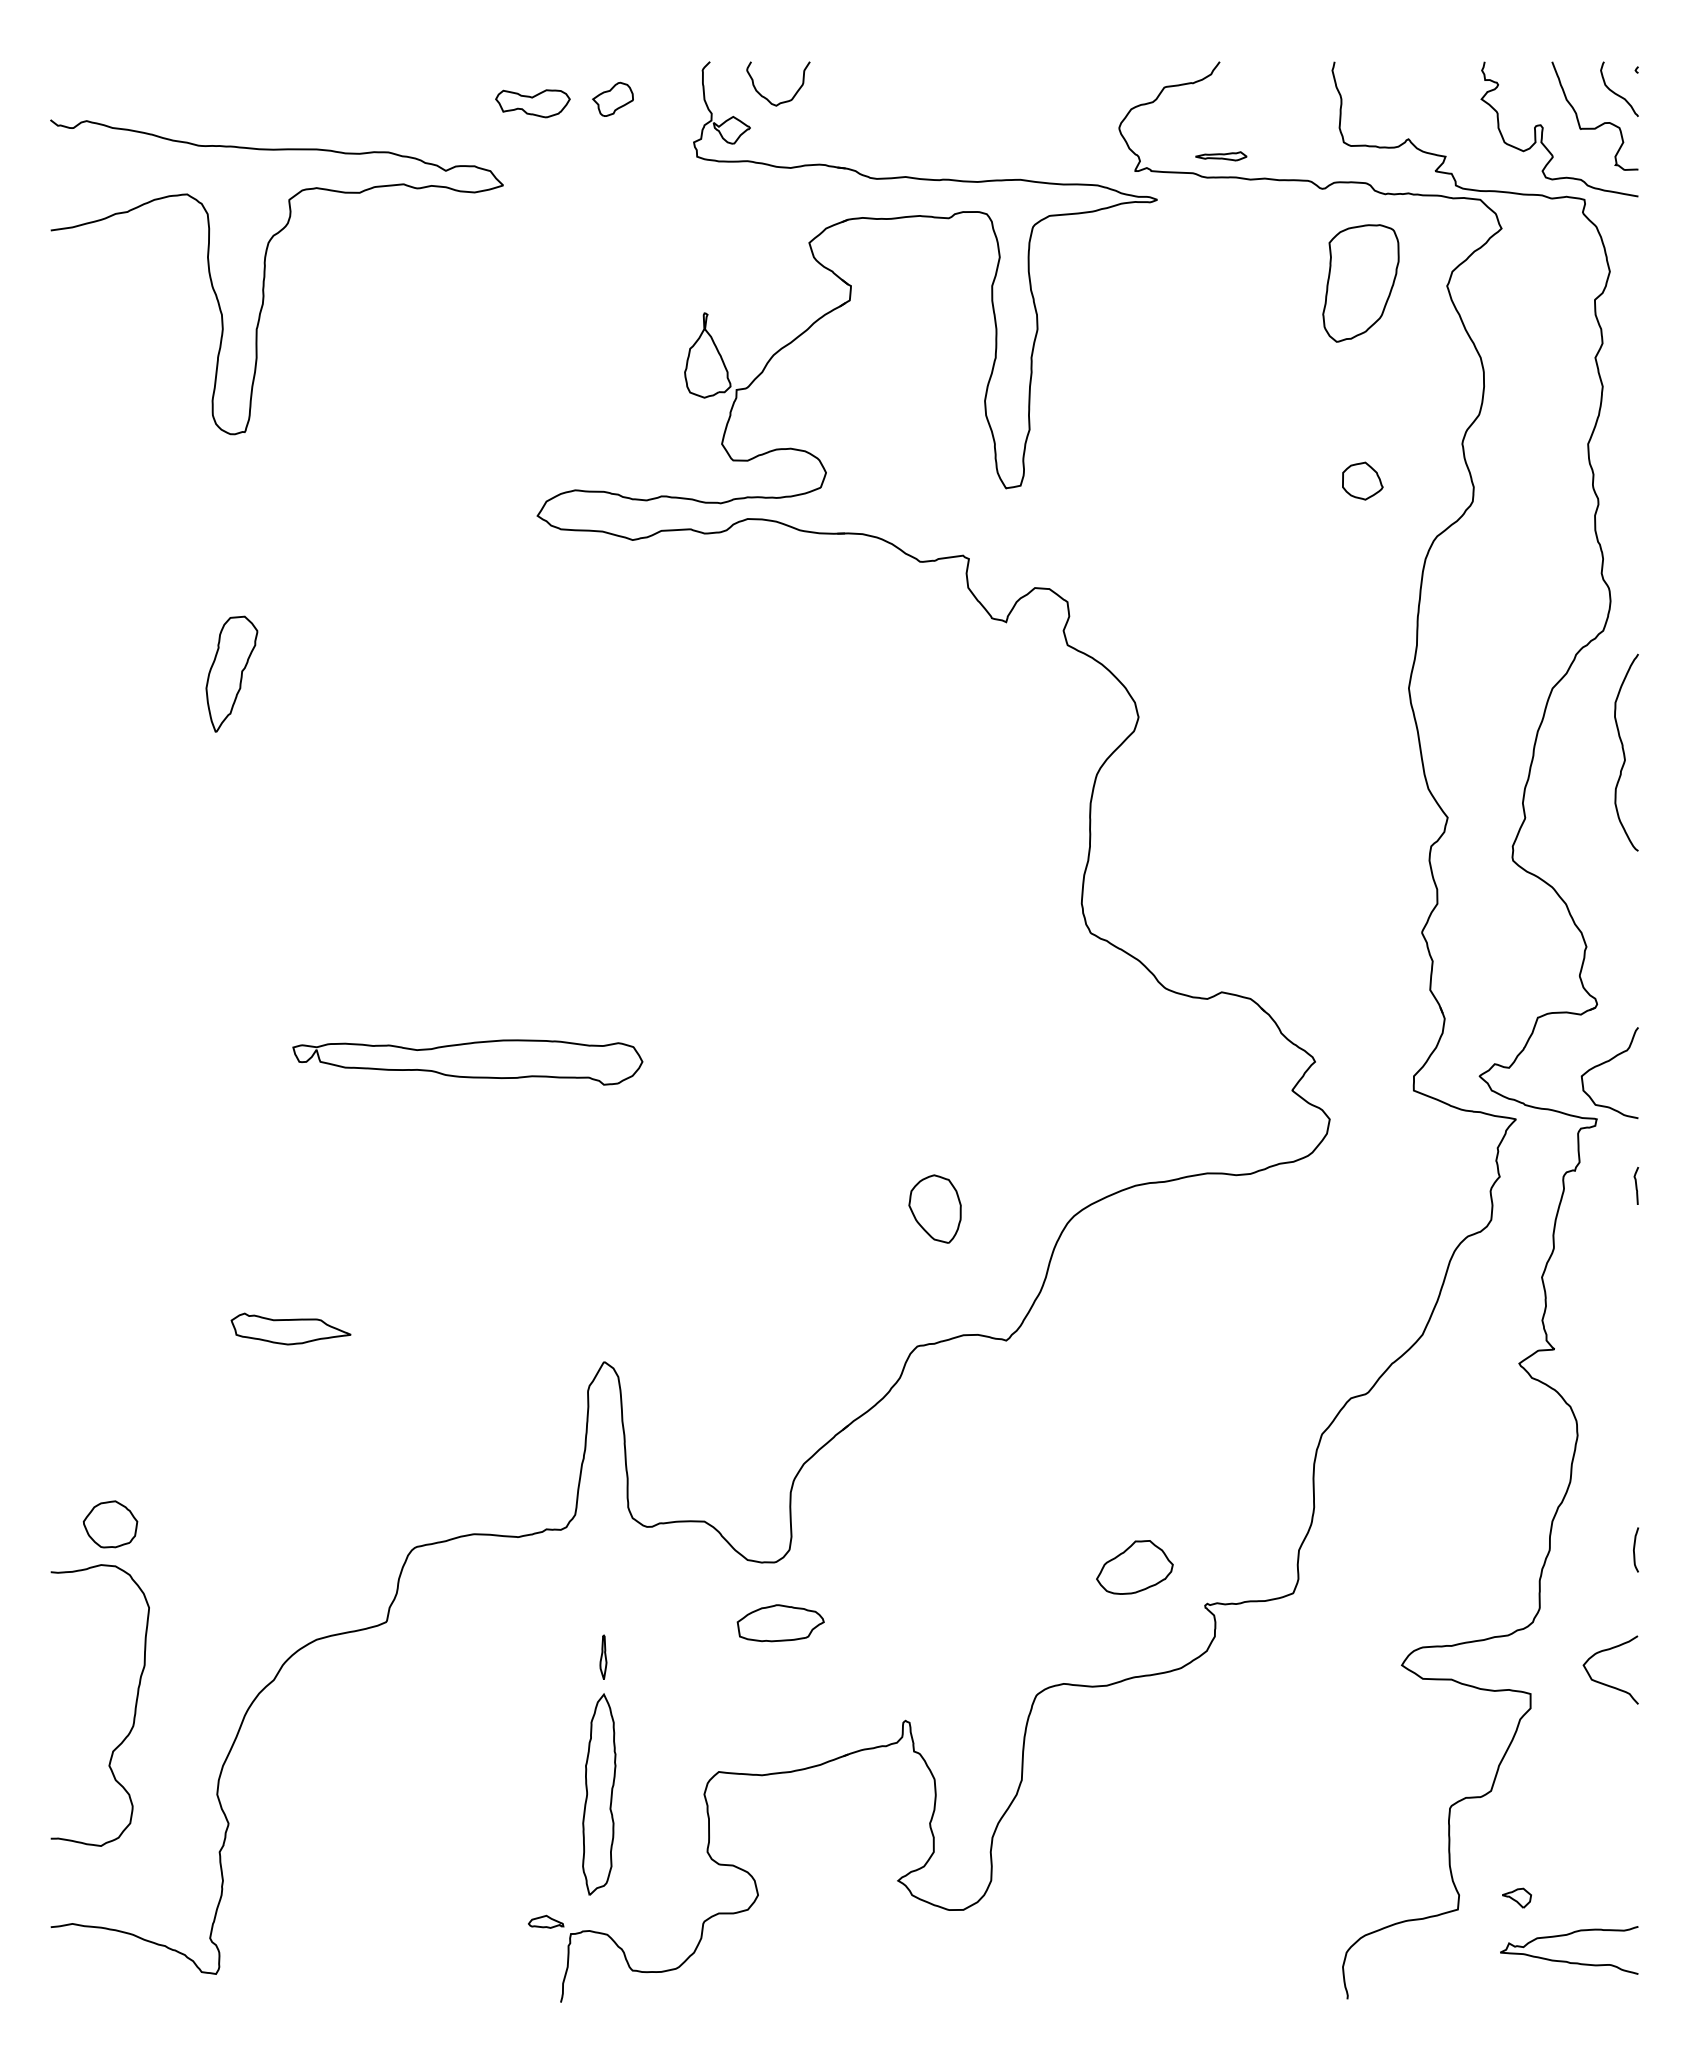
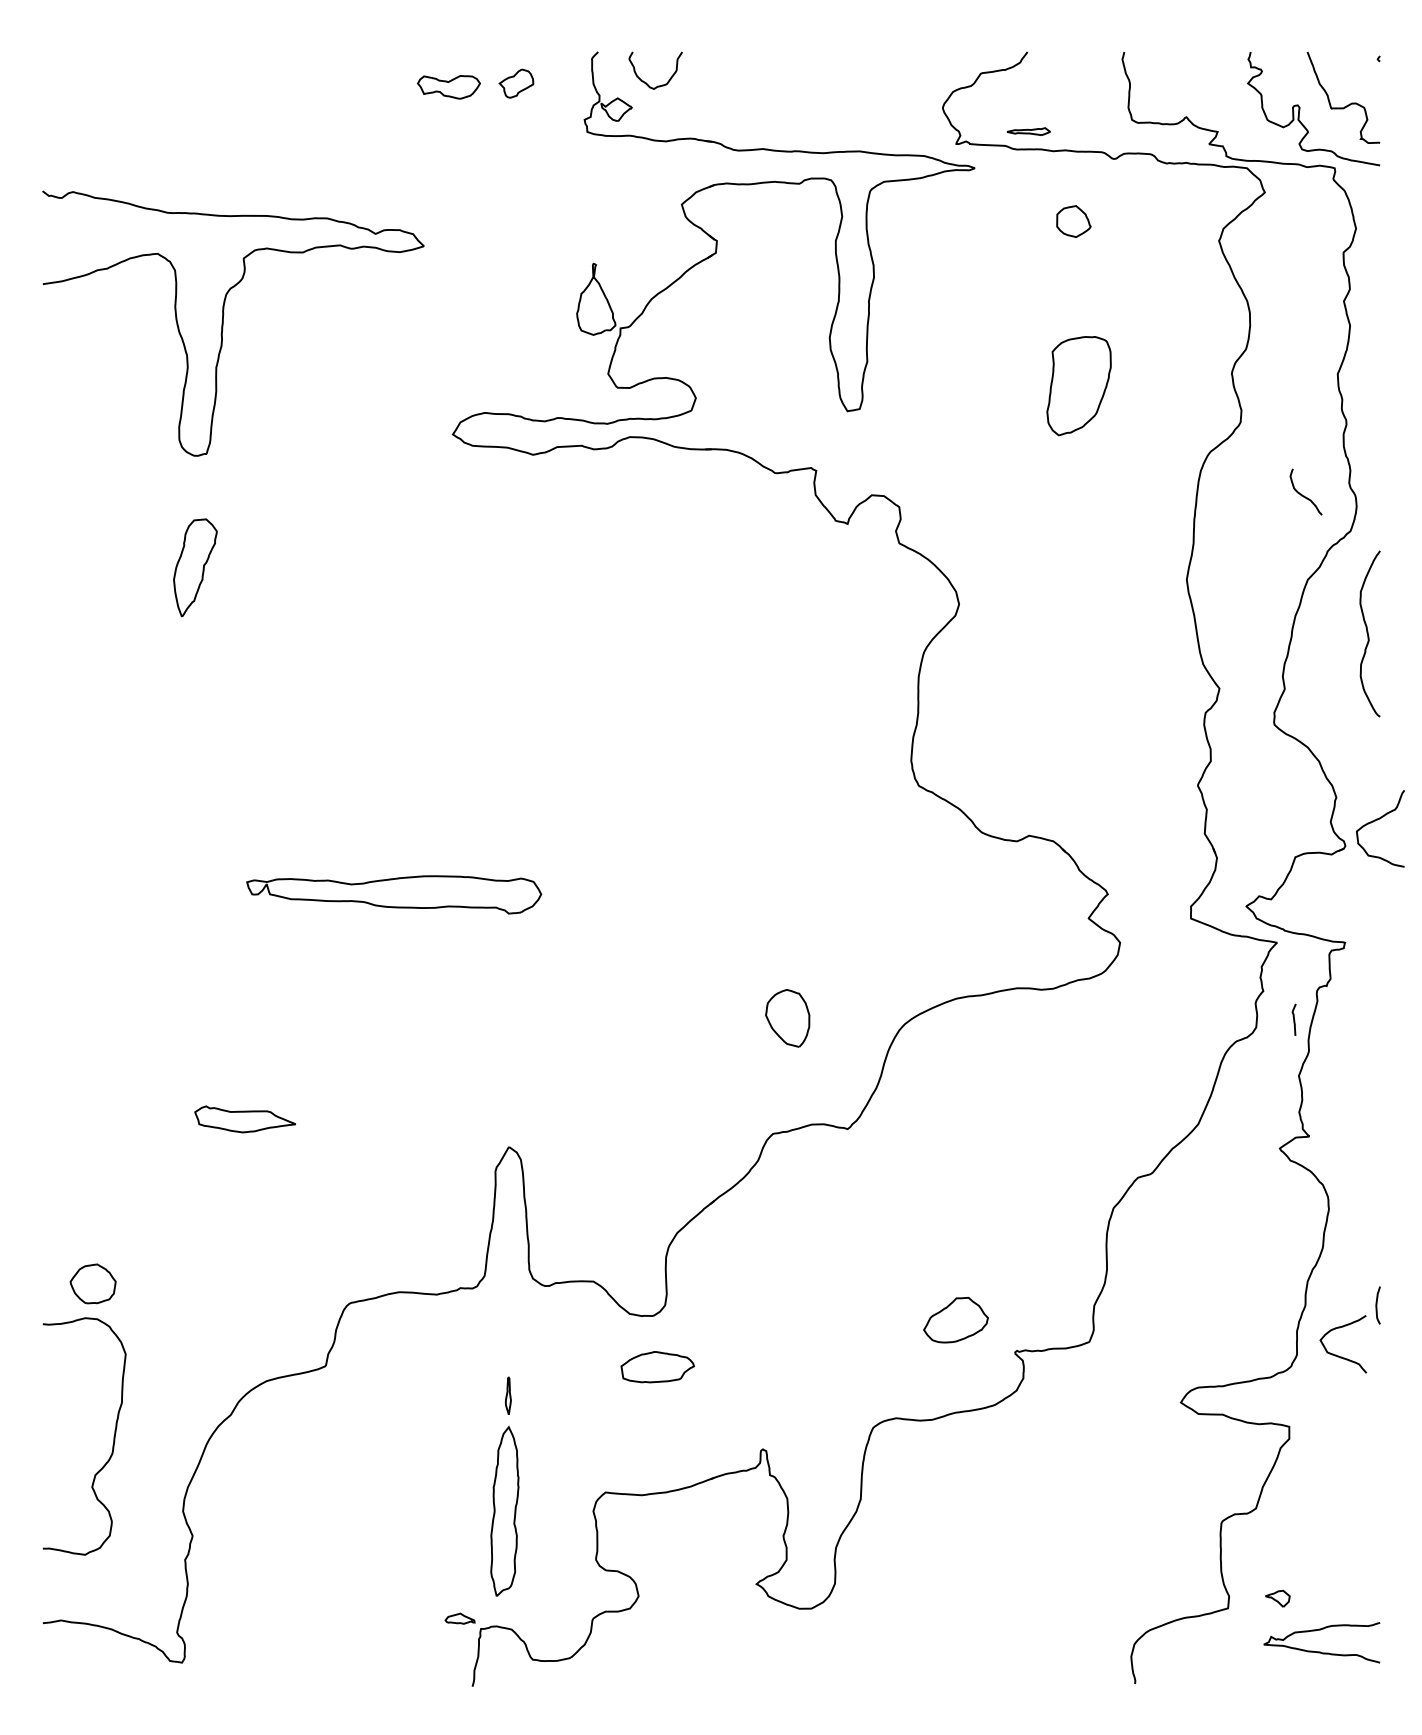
curve: (1617, 93) -> (1304, 495), moved
curve: (265, 277) -> (223, 323), moved
part: (1360, 283) -> (1078, 386), moved
part: (1362, 480) -> (1073, 221), moved
curve: (1605, 1063) -> (1376, 820), moved
curve: (1636, 1185) -> (1294, 1019), moved
curve: (1605, 1683) -> (1338, 1355), moved

